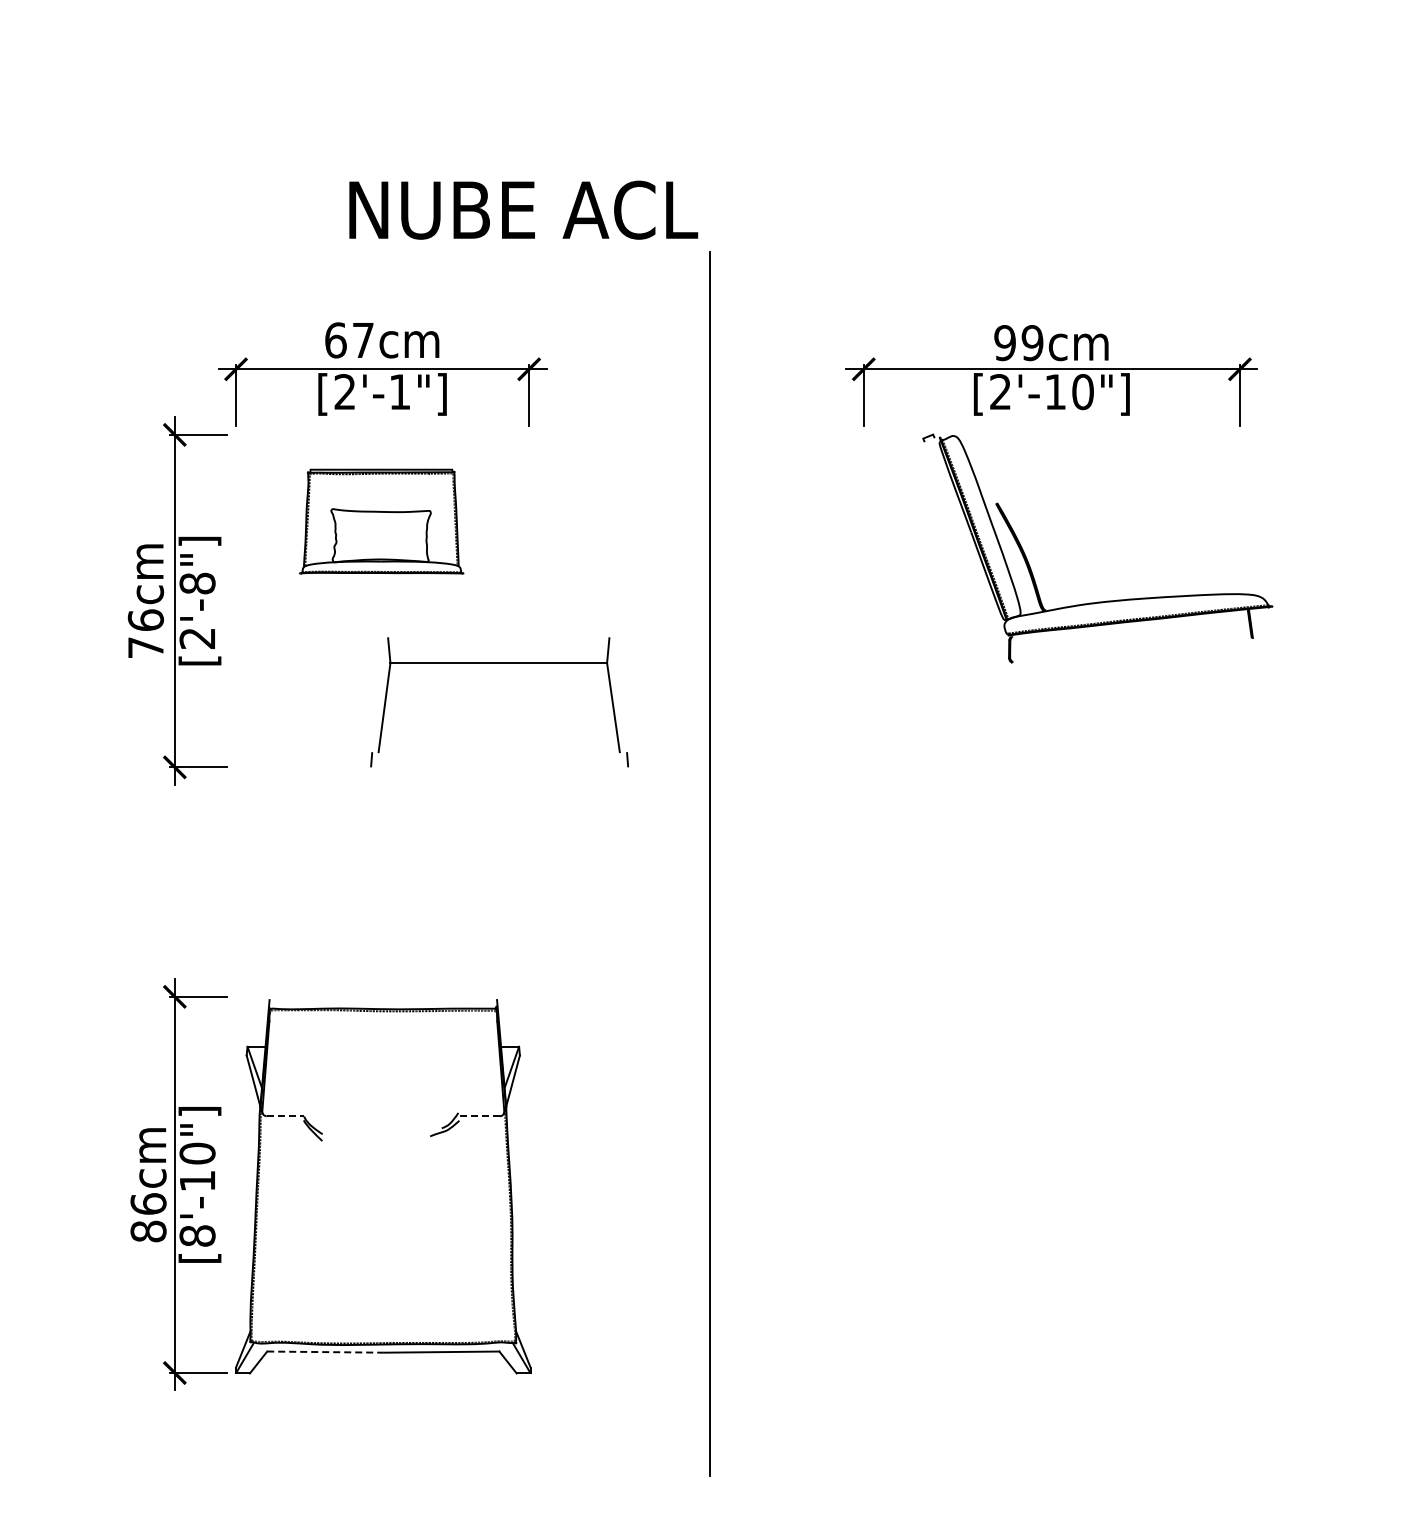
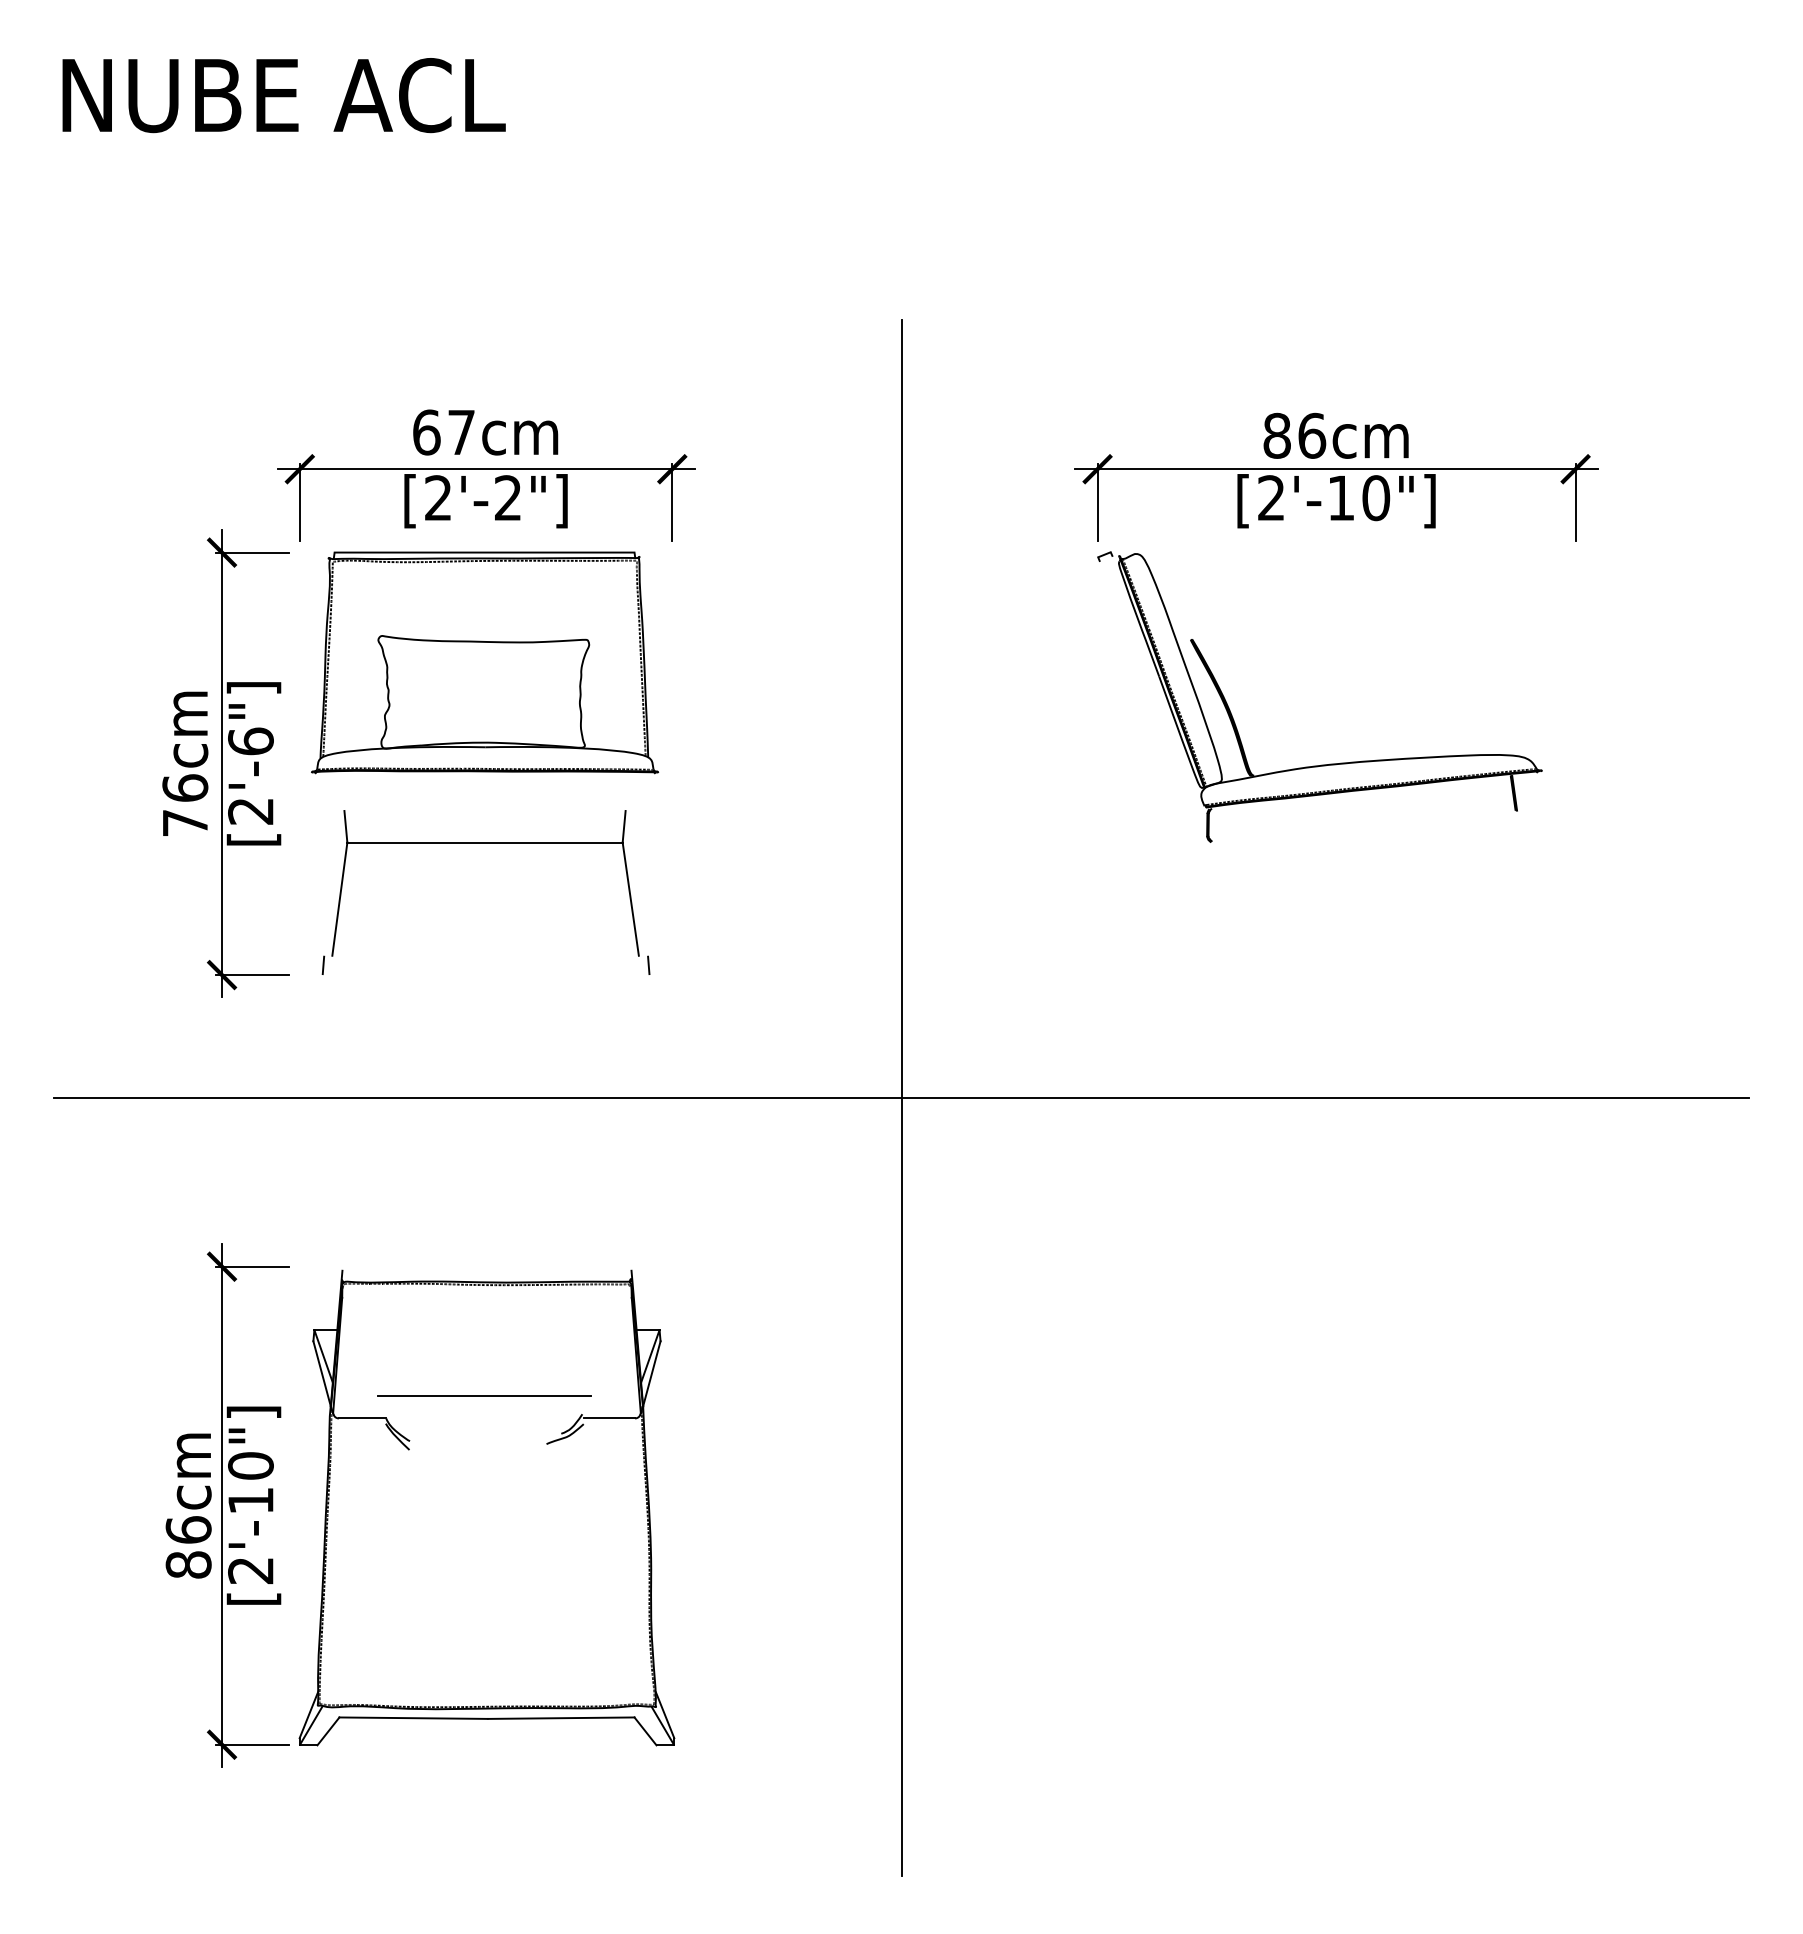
text: (523, 209) -> (283, 94), moved
text: (1018, 343) -> (1294, 436), 99cm -> 86cm
text: (399, 391) -> (507, 497), [2'-1"] -> [2'-2"]
part: (381, 521) -> (484, 662), size x1.67
text: (197, 583) -> (250, 741), [2'-8"] -> [2'-6"]
part: (1106, 600) -> (1331, 763), moved
part: (499, 663) -> (485, 843), moved
line: (709, 864) -> (901, 1098), added
line: (380, 1098) -> (483, 1395), added
line: (285, 1116) -> (362, 1418), dashed -> solid
line: (479, 1116) -> (609, 1418), dashed -> solid
text: (197, 1235) -> (250, 1569), [8'-10"] -> [2'-10"]
line: (325, 1352) -> (413, 1718), dashed -> solid

